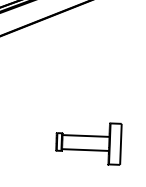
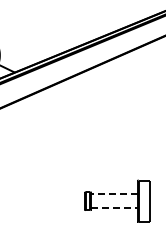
line: (86, 136) -> (114, 194), solid -> dashed
line: (86, 150) -> (115, 208), solid -> dashed

